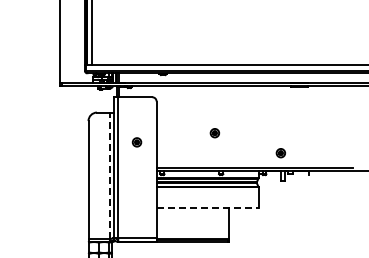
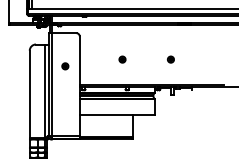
part: (280, 153) -> (170, 59), moved
line: (109, 175) -> (45, 90), dashed -> solid
line: (207, 208) -> (117, 114), dashed -> solid

